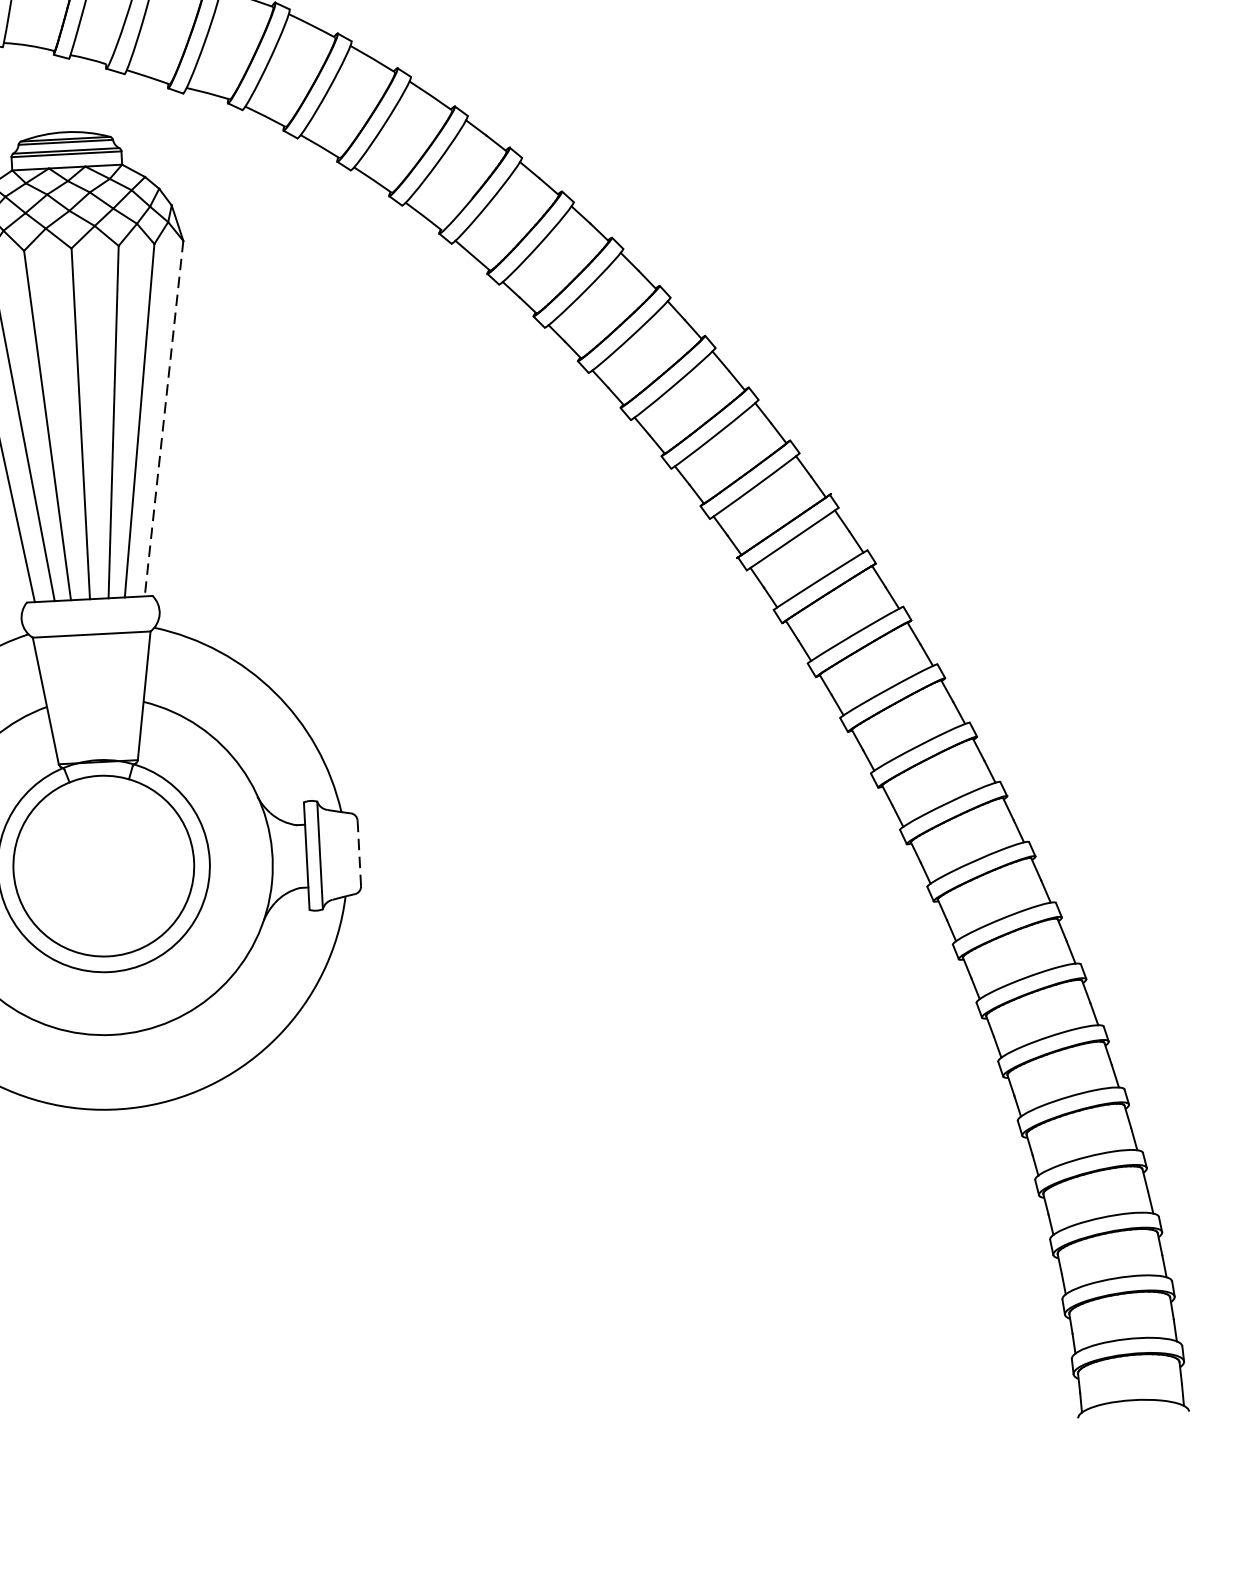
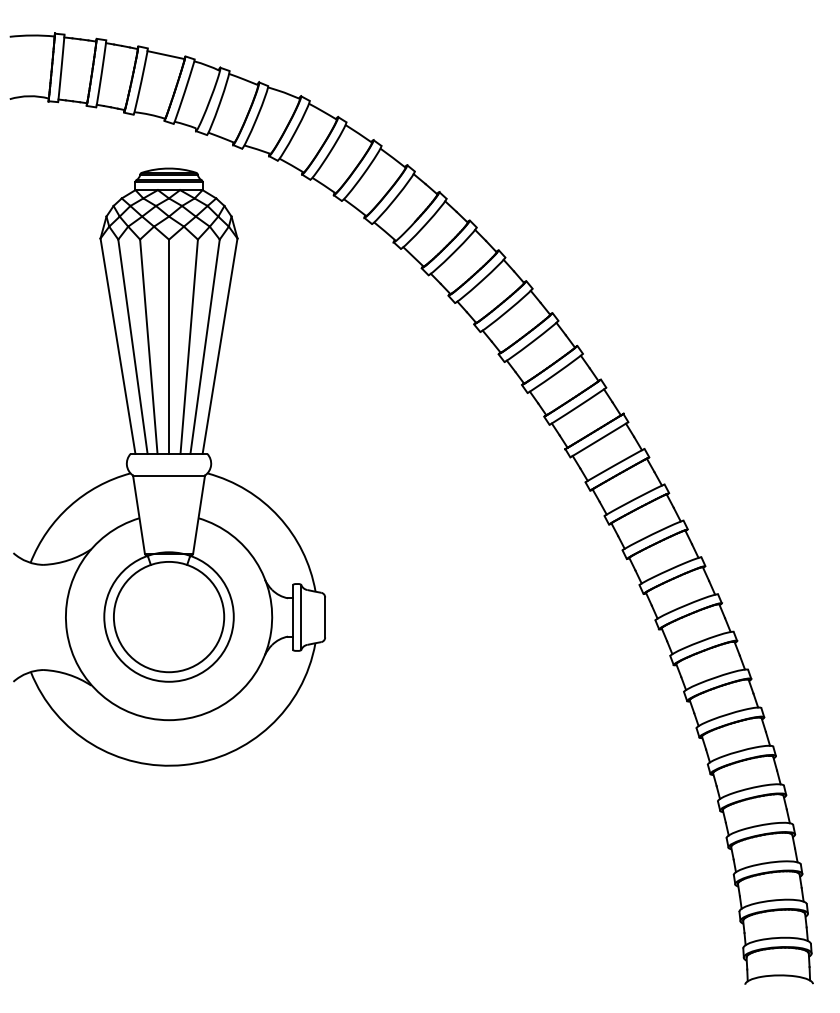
line: (163, 419) -> (219, 346), dashed -> solid
line: (359, 853) -> (325, 617), dashed -> solid

